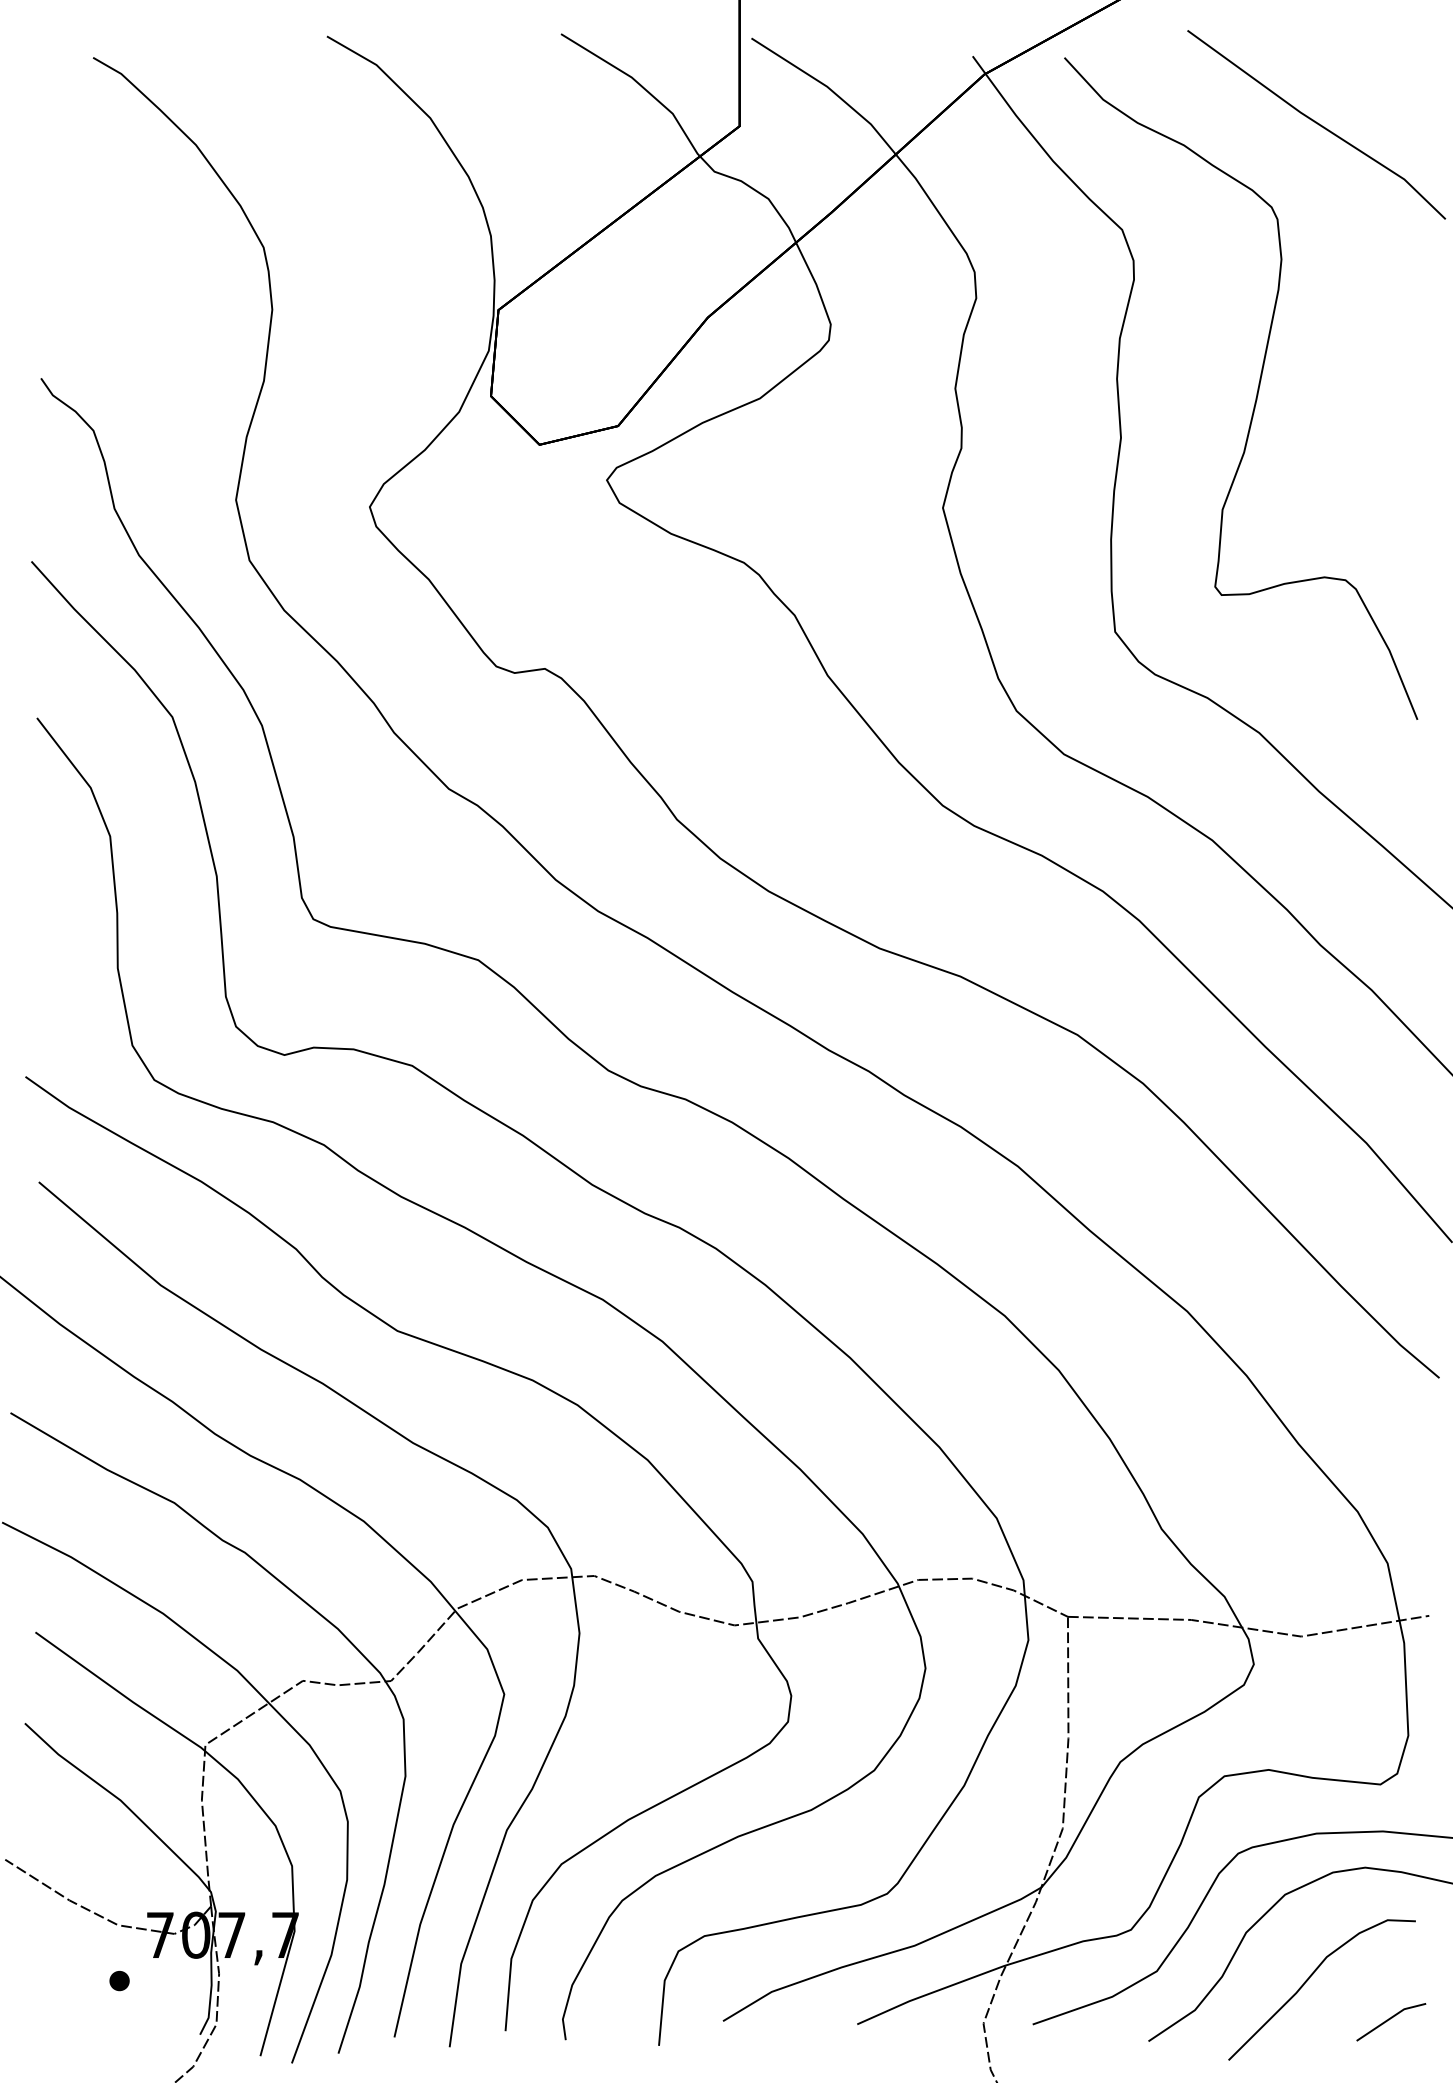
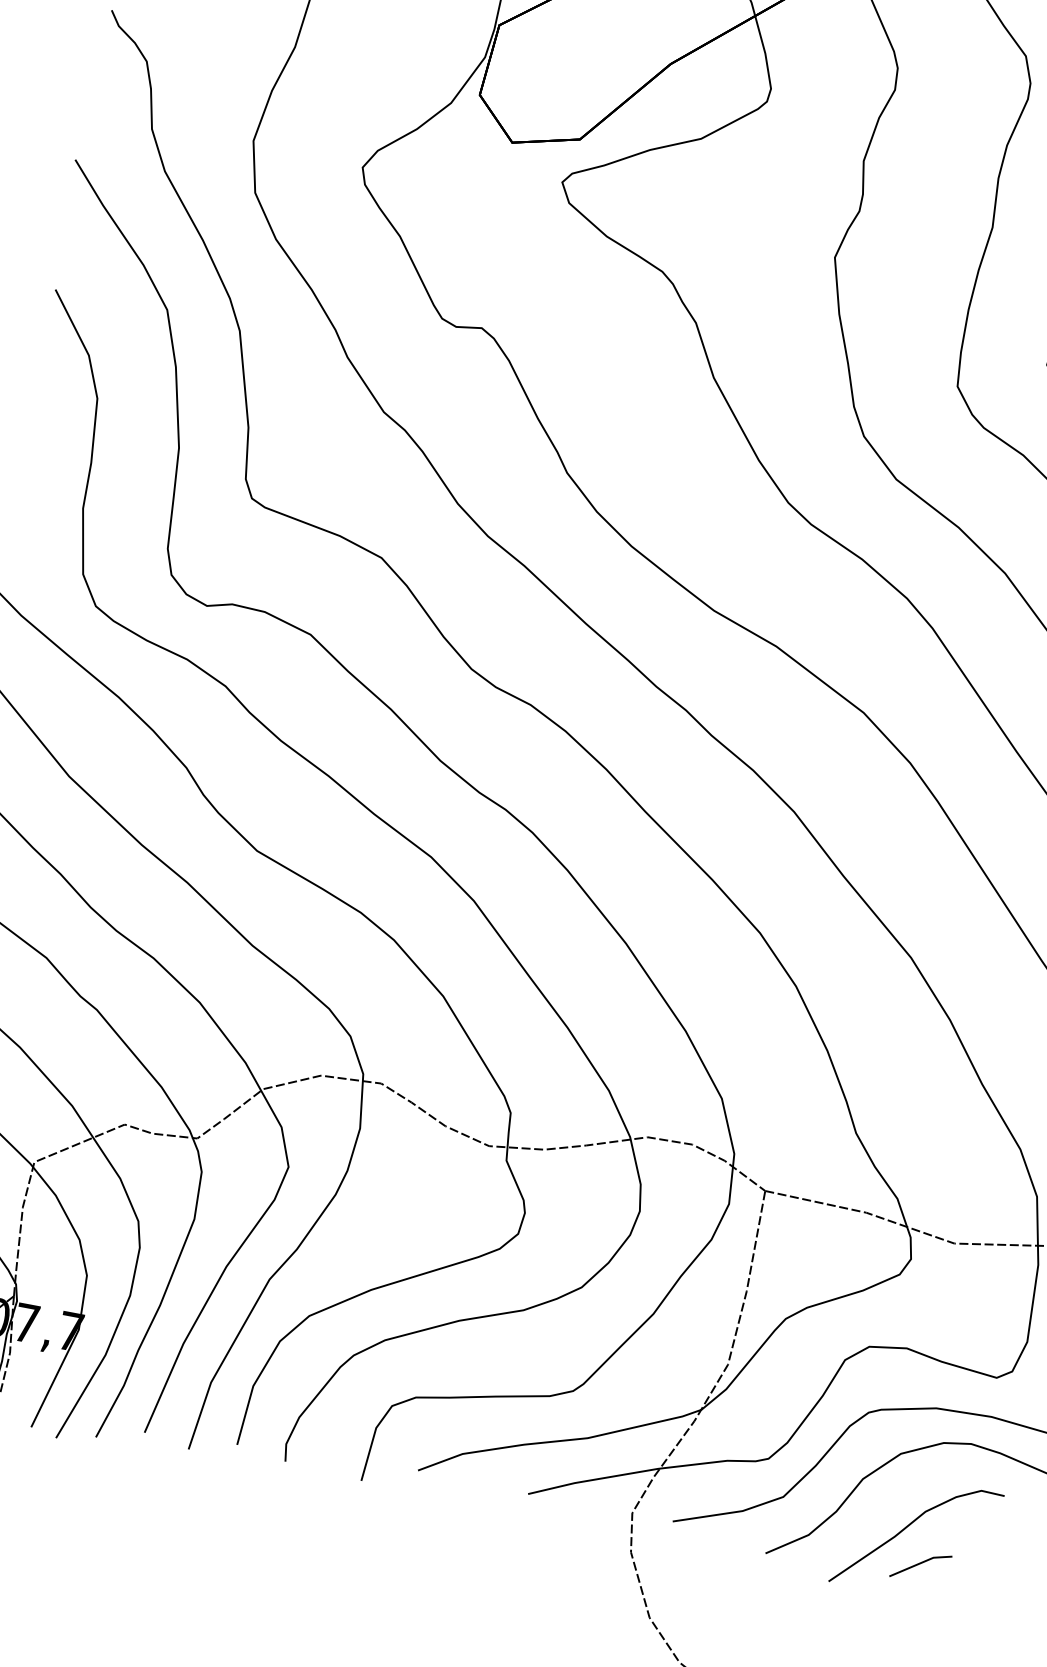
line: (1389, 2020) -> (919, 1564), moved

